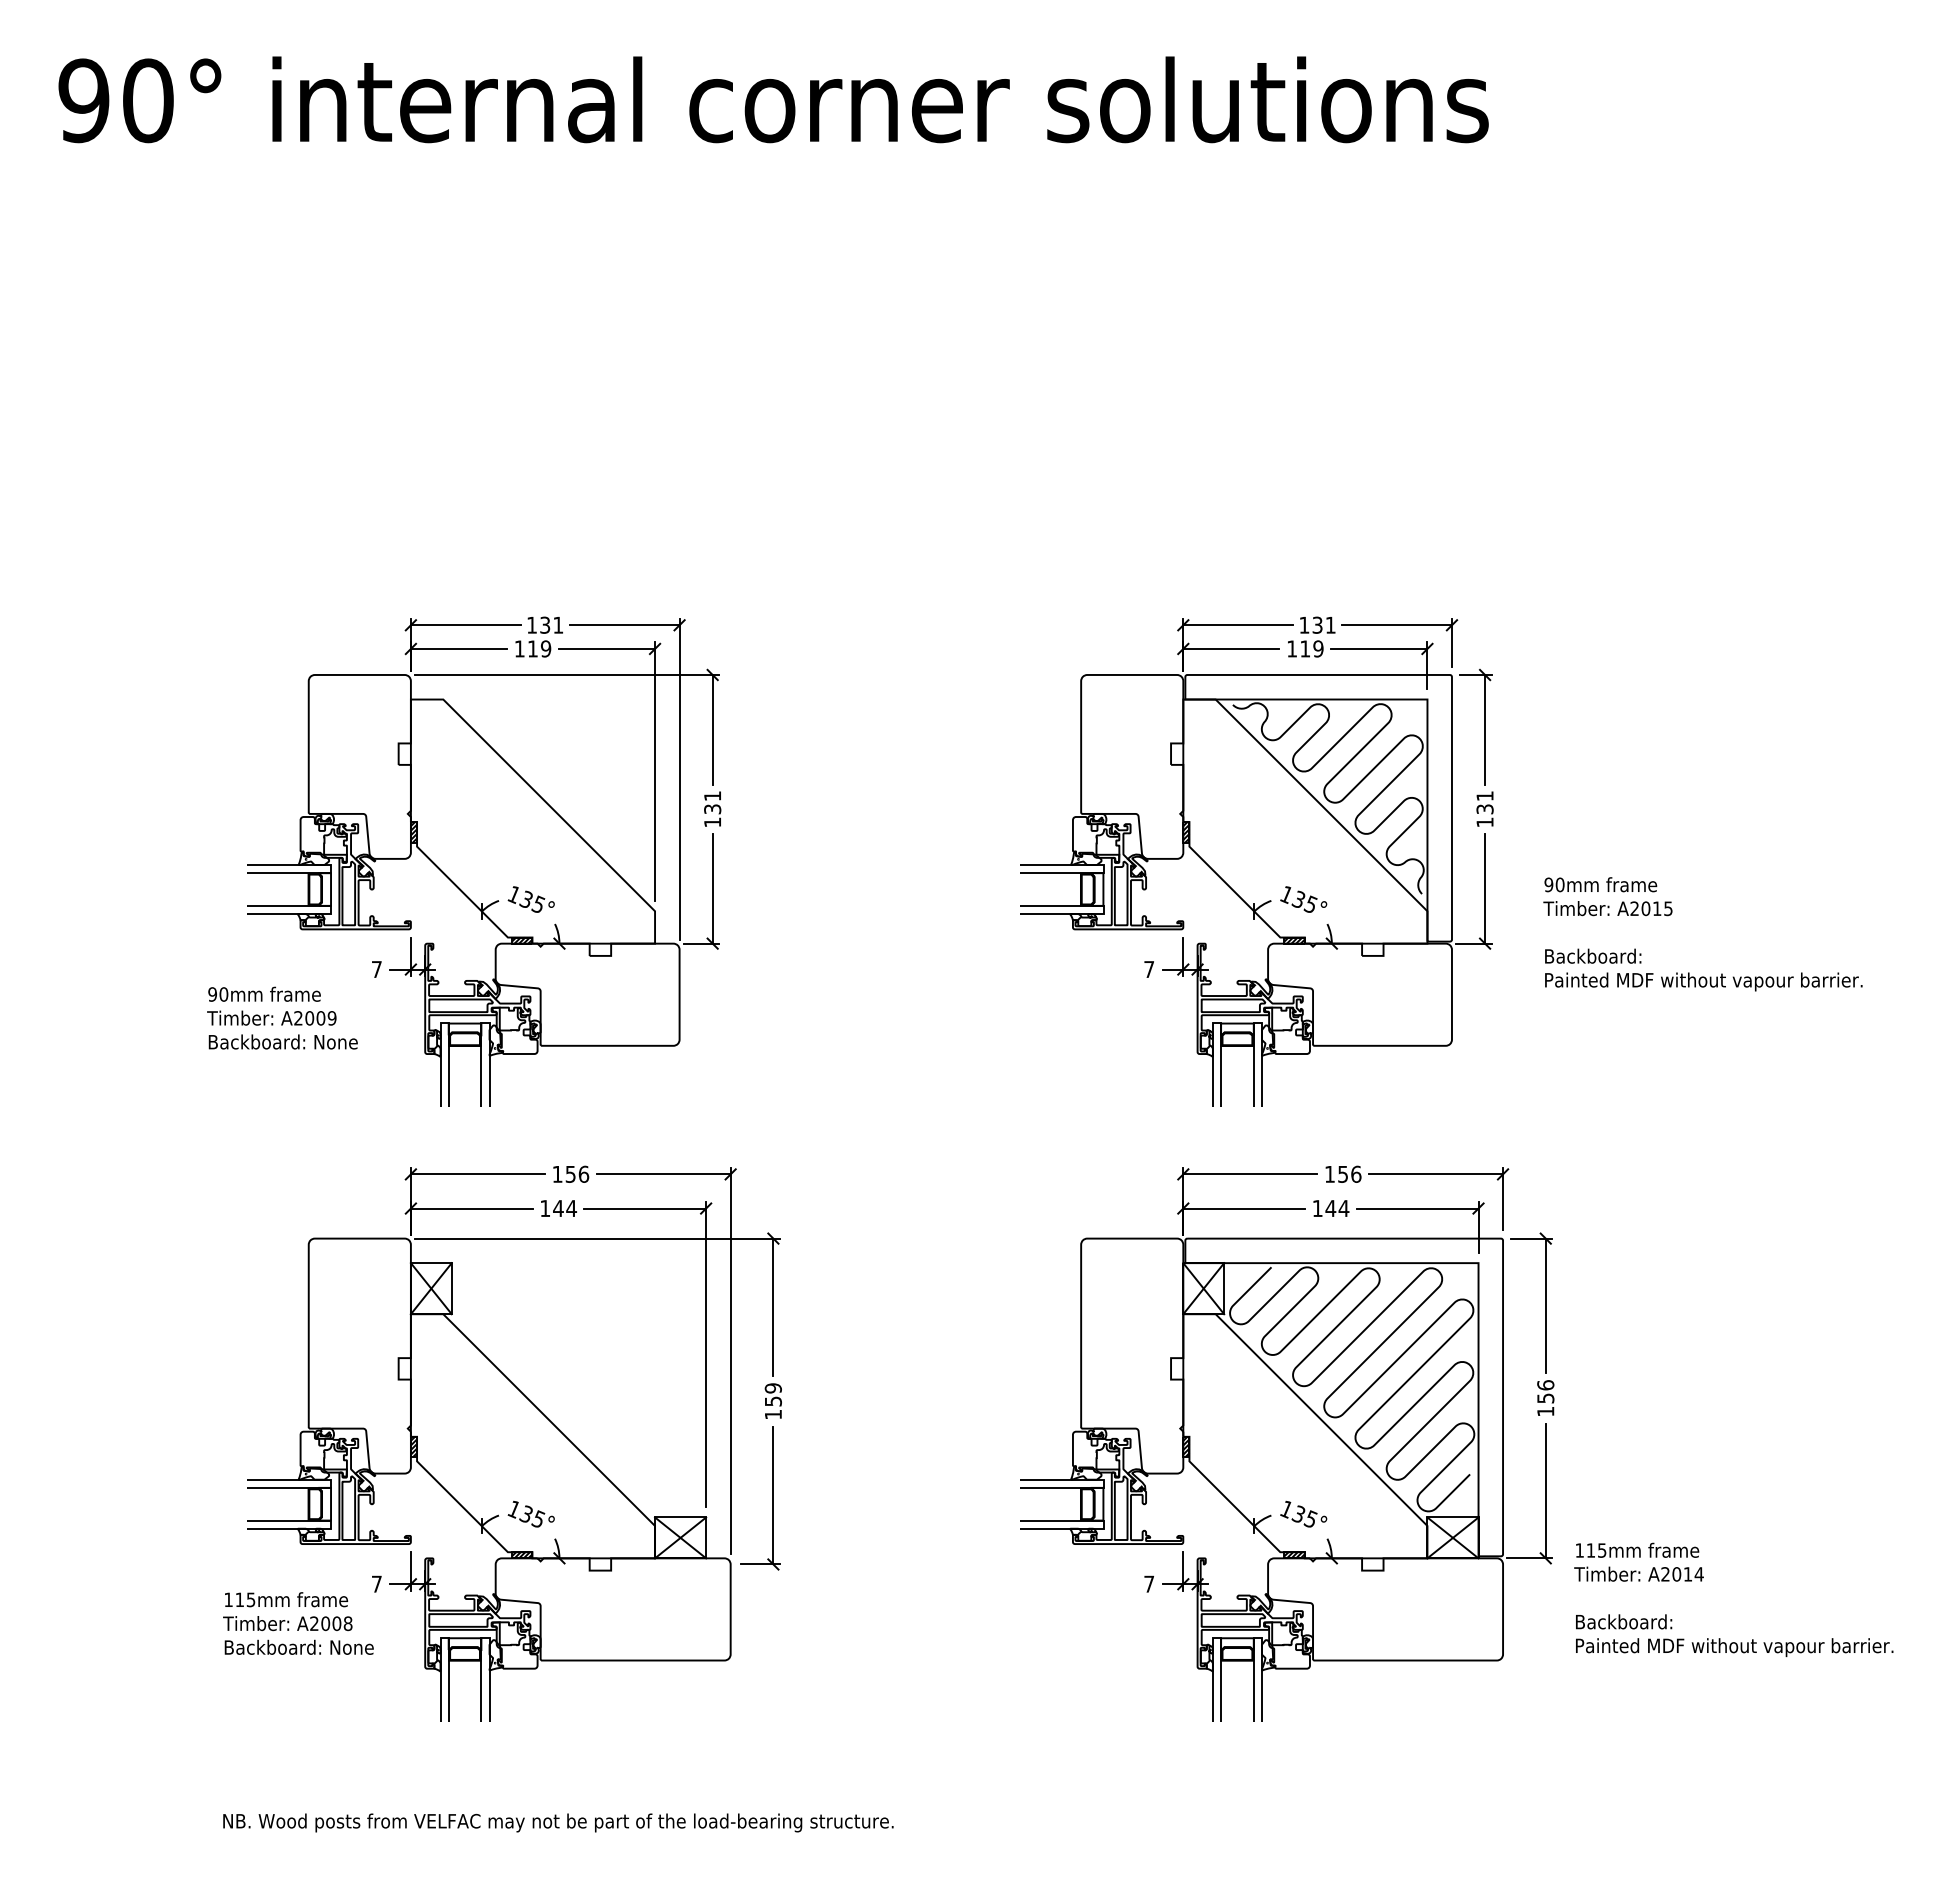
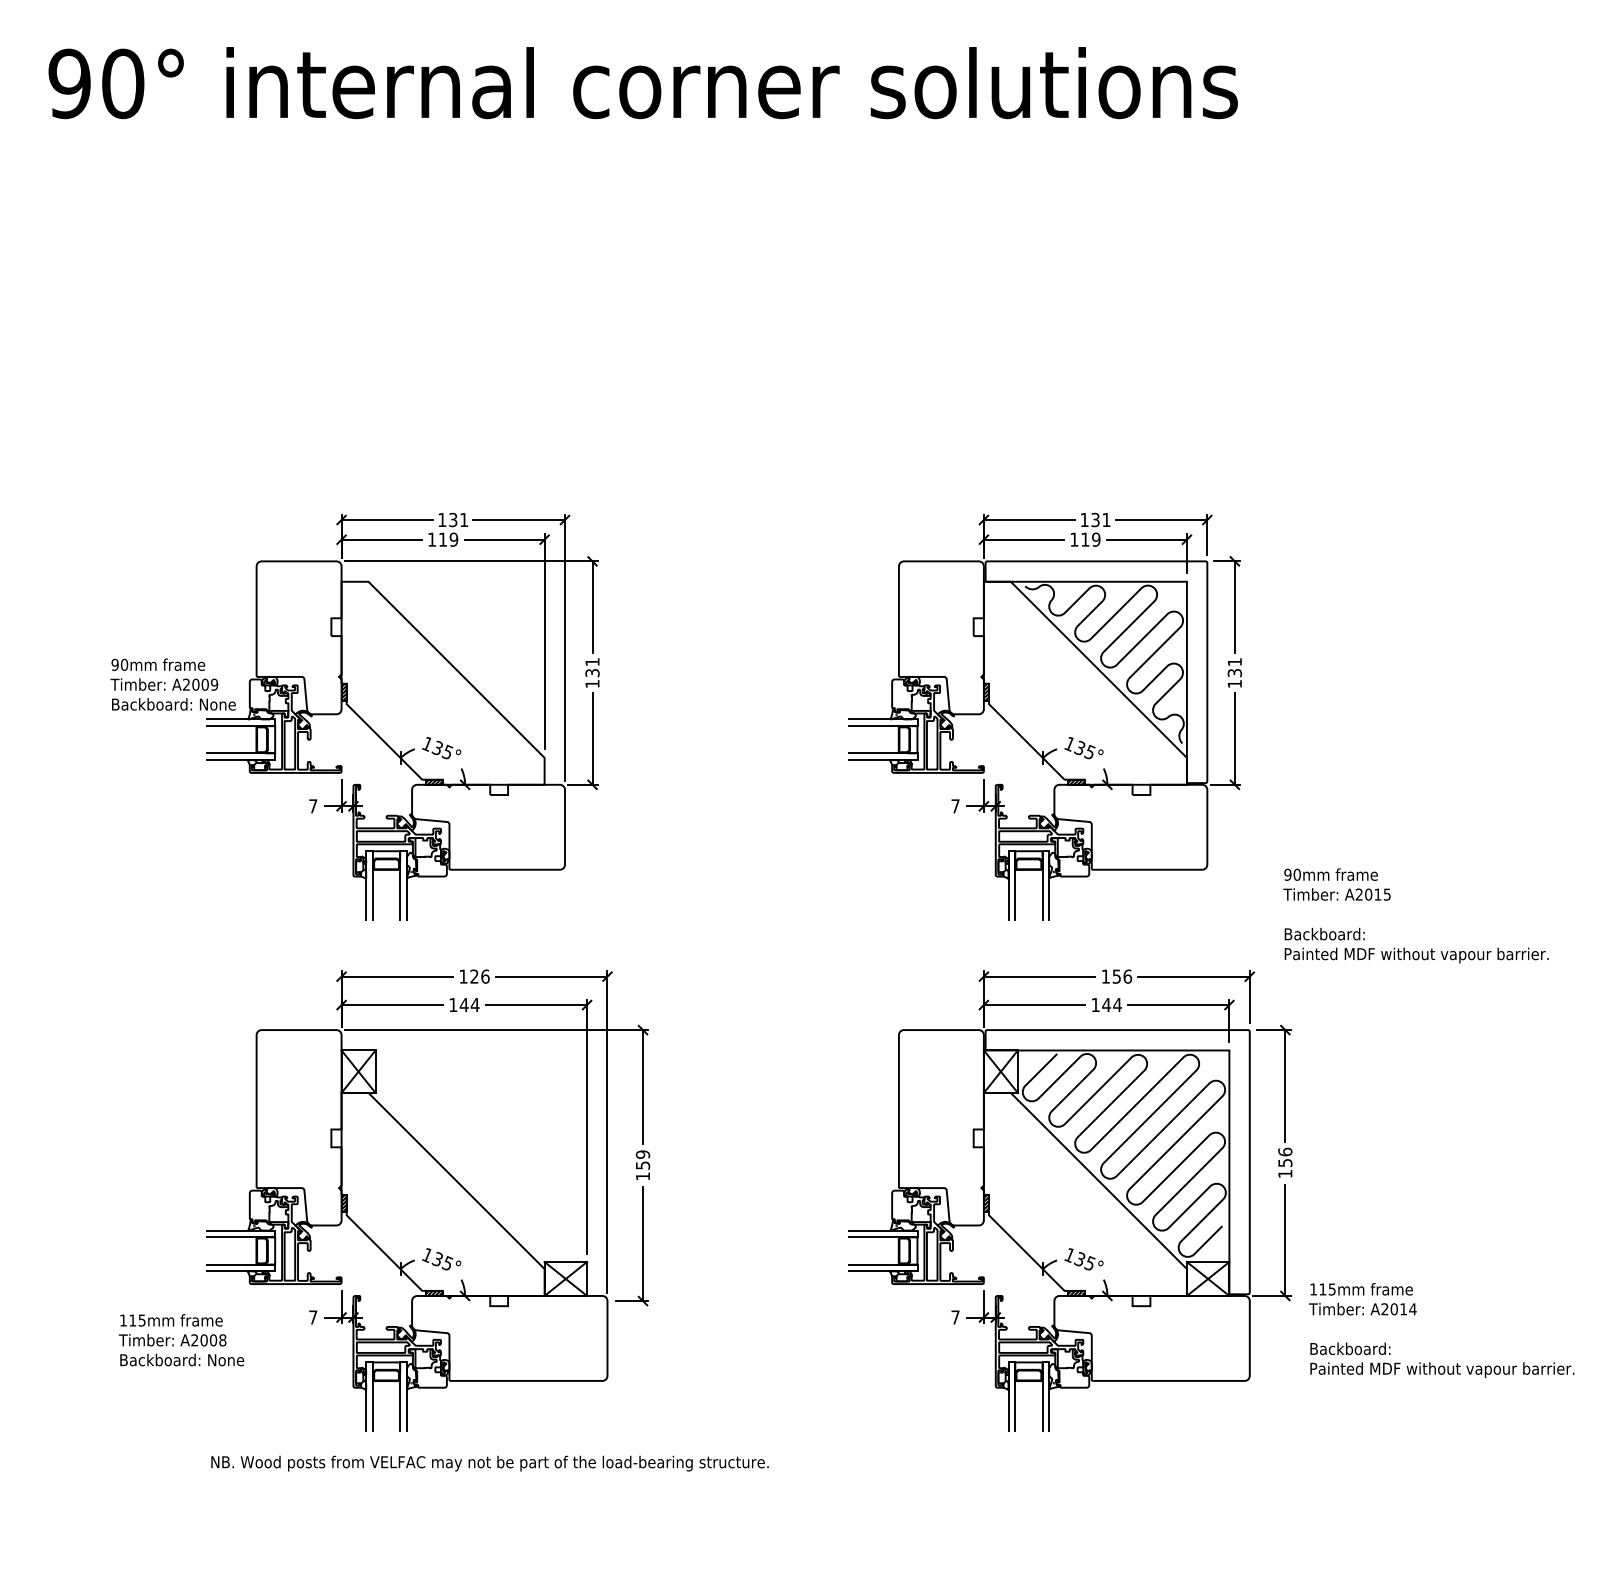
text: (1702, 934) -> (1415, 916), moved
text: (282, 1017) -> (173, 684), moved
text: (570, 1173) -> (474, 975), 156 -> 126
text: (298, 1623) -> (181, 1340), moved
text: (558, 1822) -> (490, 1463), moved

